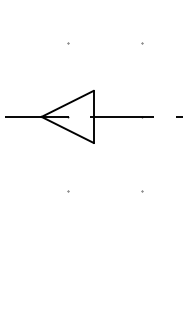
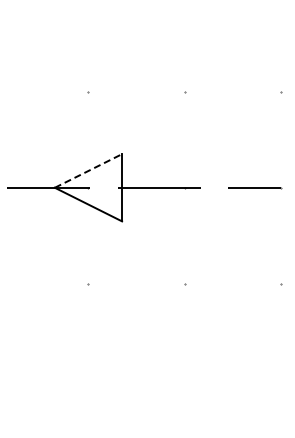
line: (67, 103) -> (88, 170), solid -> dashed

